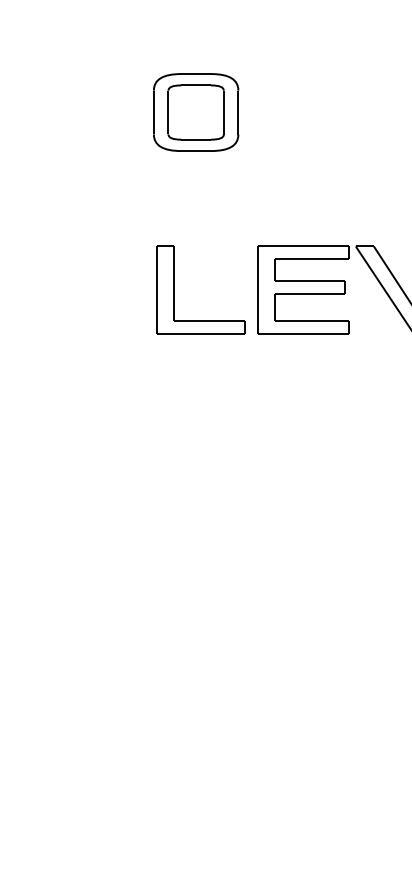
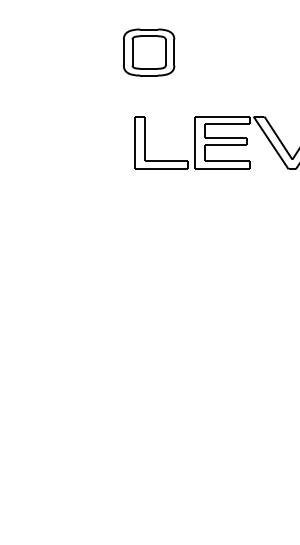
part: (196, 112) -> (149, 52), moved

